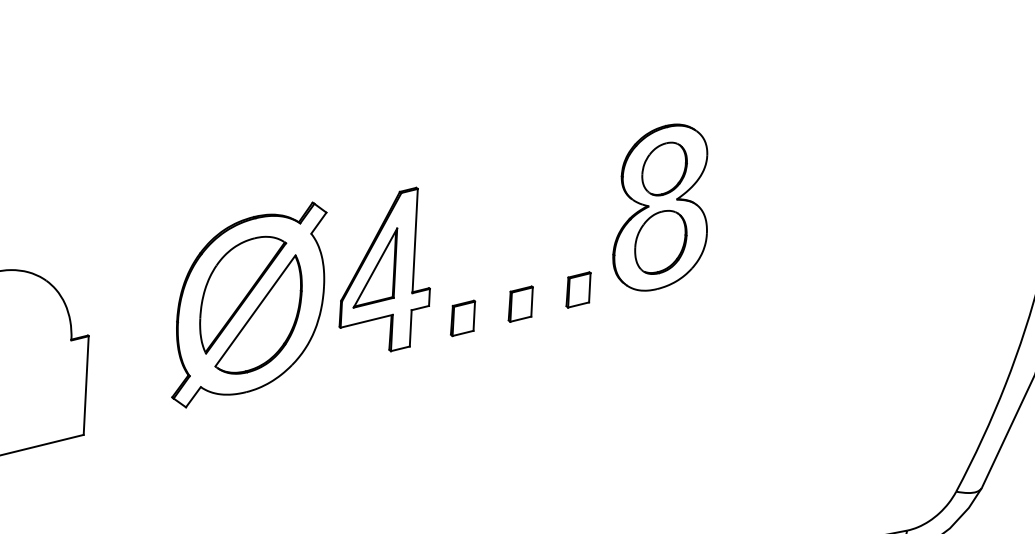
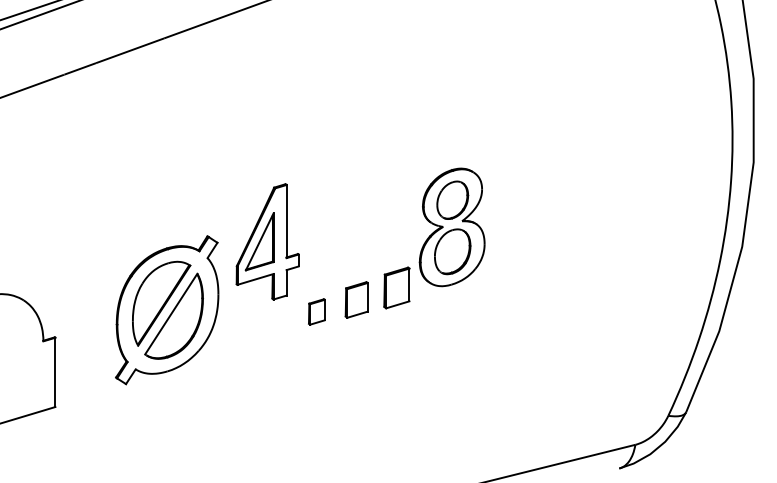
part: (386, 268) -> (267, 241), moved
part: (578, 289) -> (396, 287), size x1.6
part: (520, 303) -> (356, 299), size x1.4

